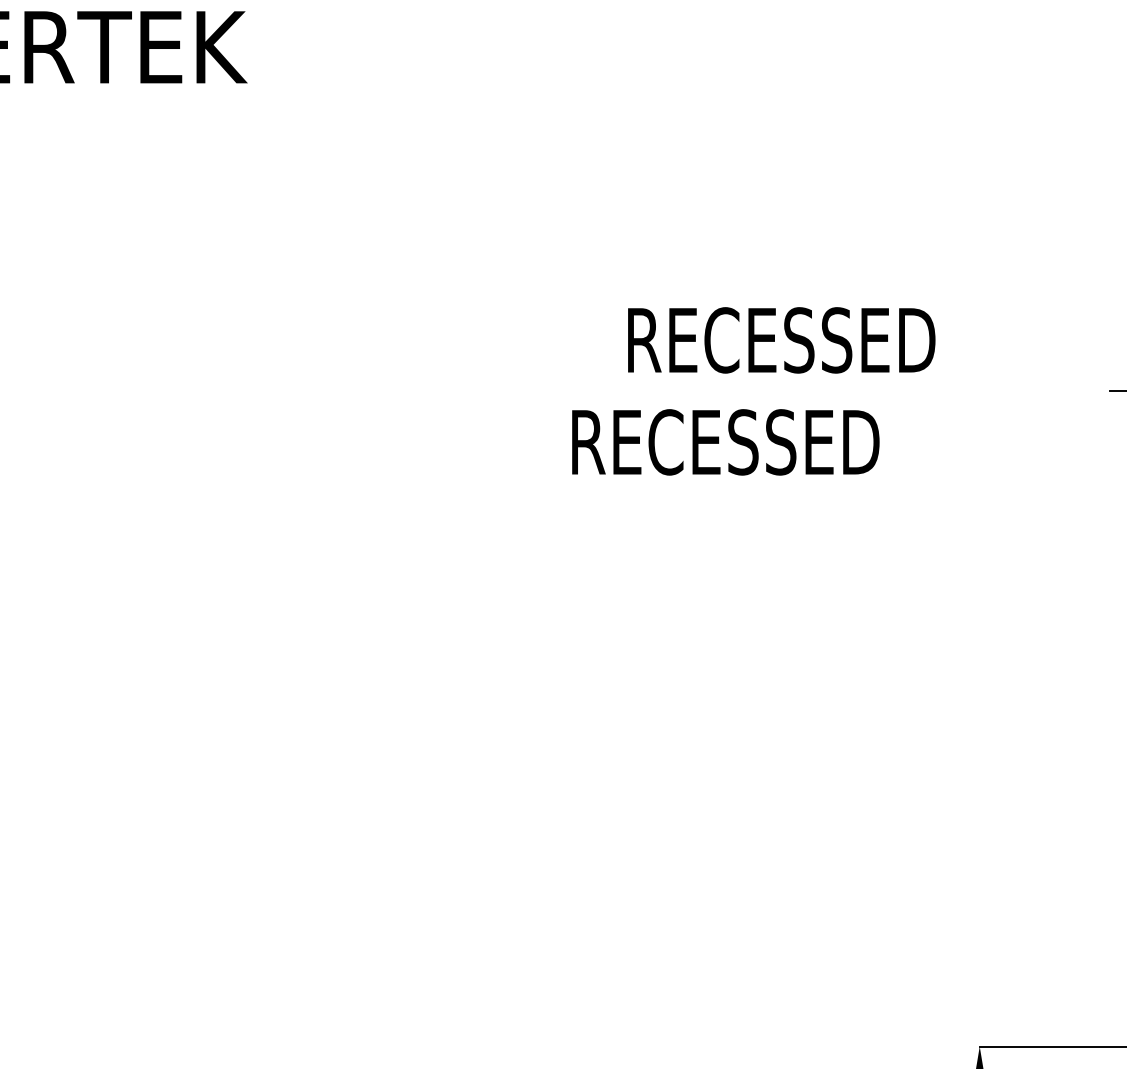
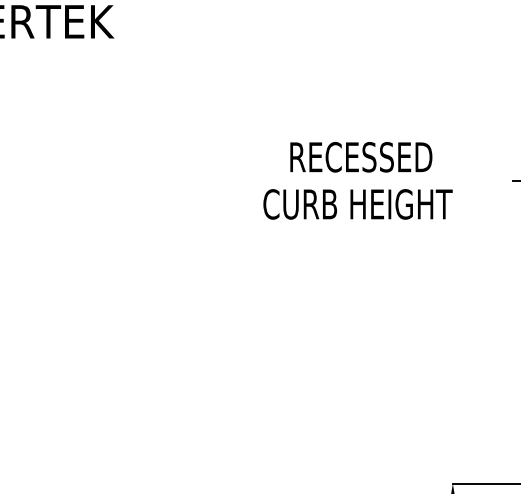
text: (773, 442) -> (357, 204), RECESSED -> CURB HEIGHT

